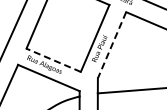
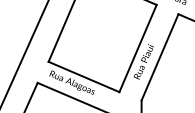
line: (112, 45) -> (160, 57), dashed -> solid
line: (53, 60) -> (83, 77), dashed -> solid

